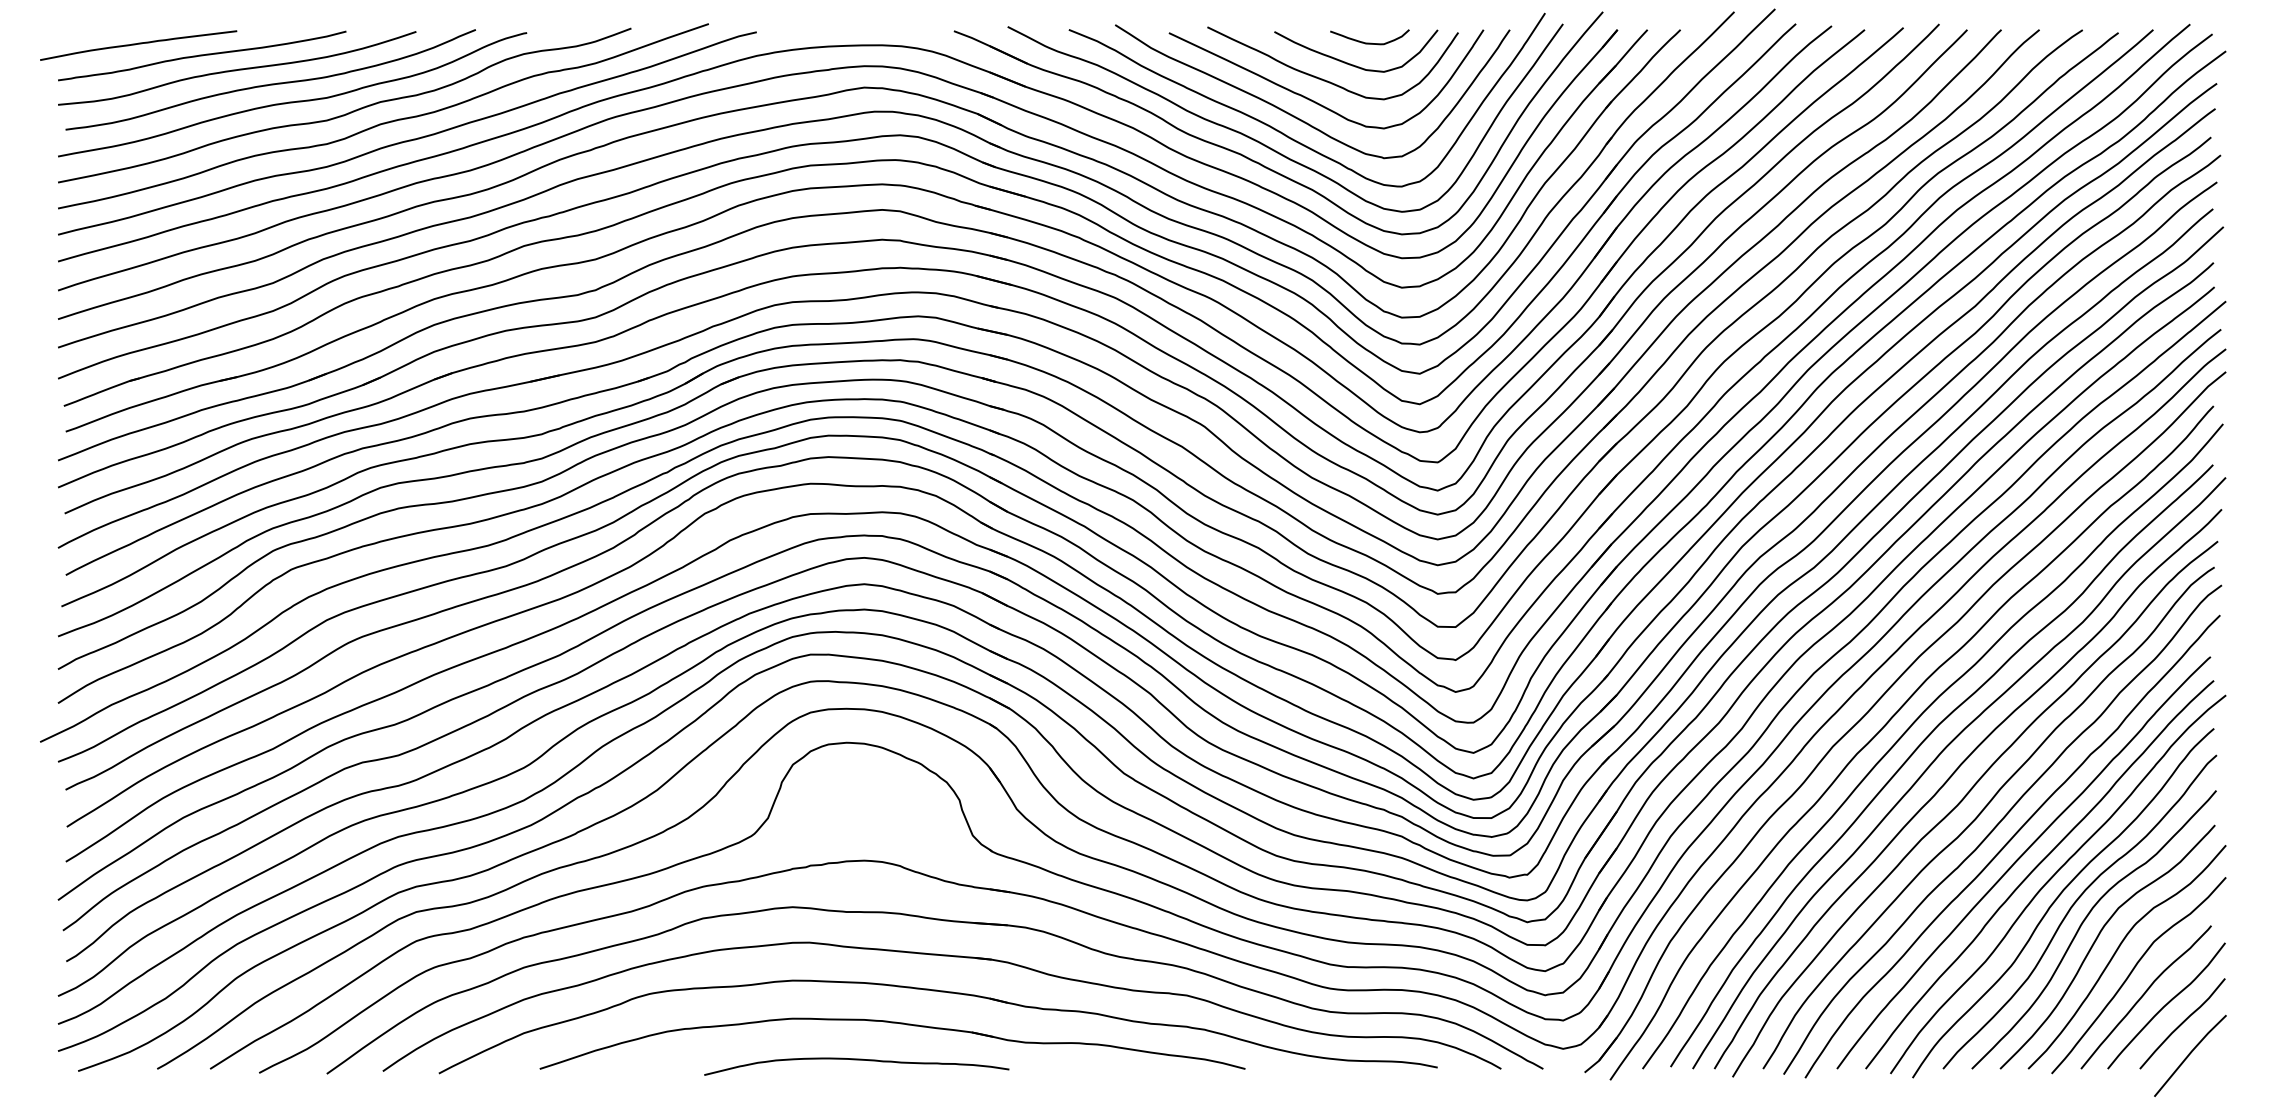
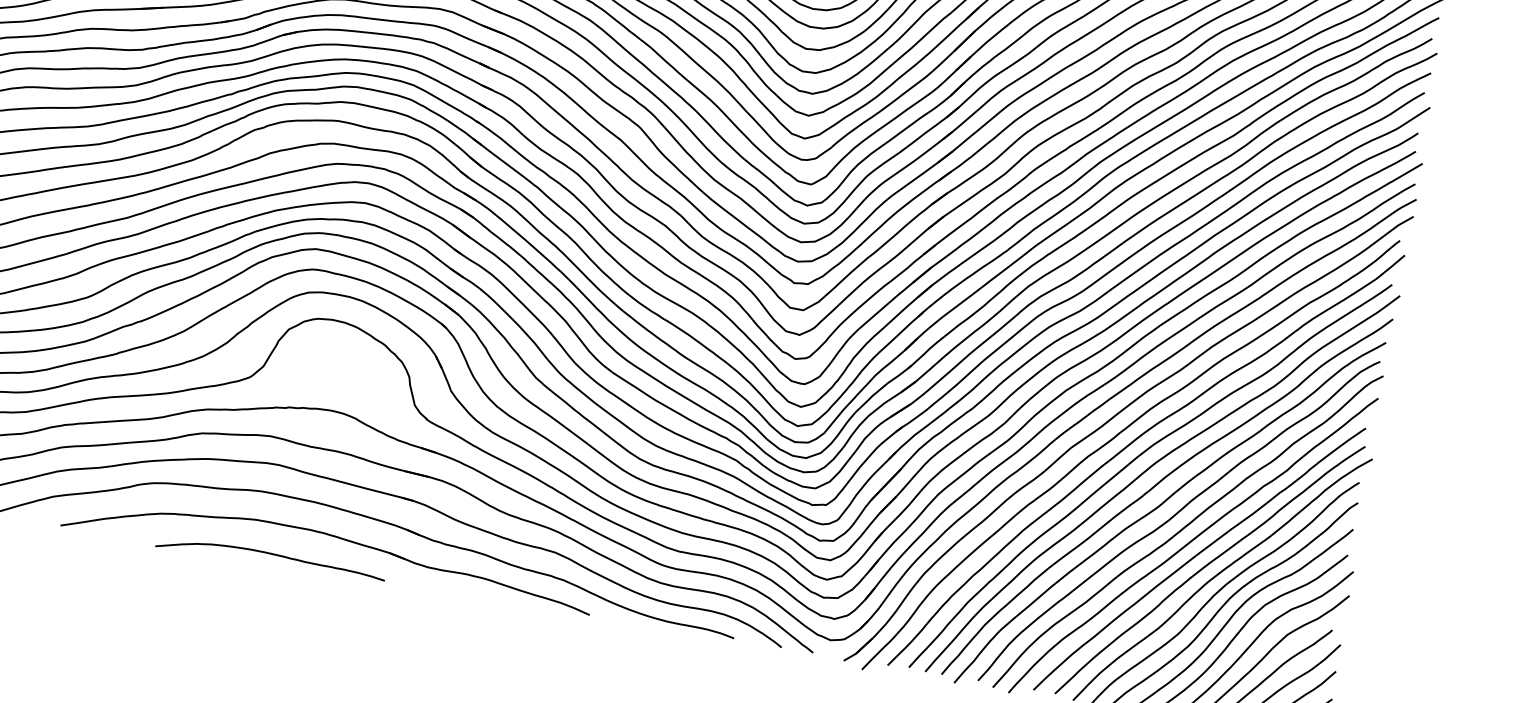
curve: (856, 1060) -> (271, 554), moved

